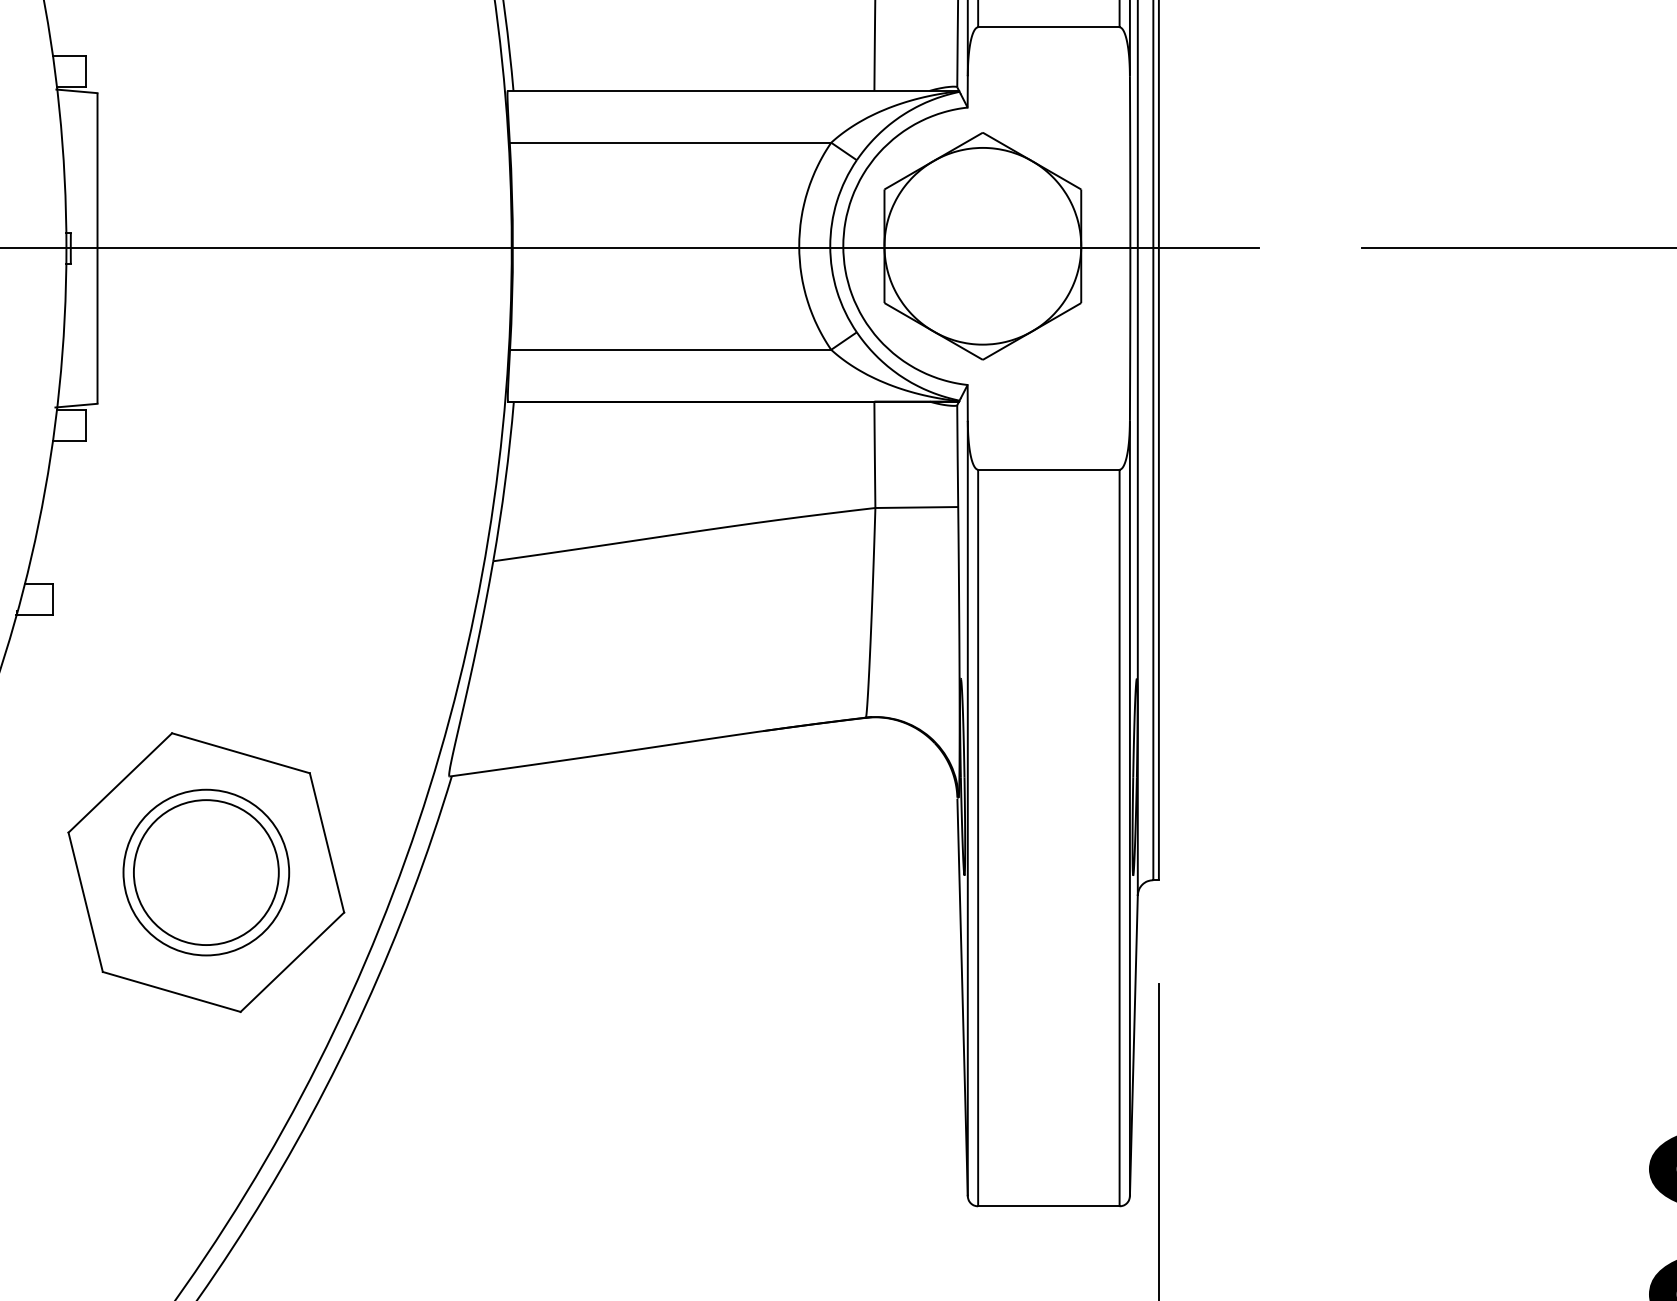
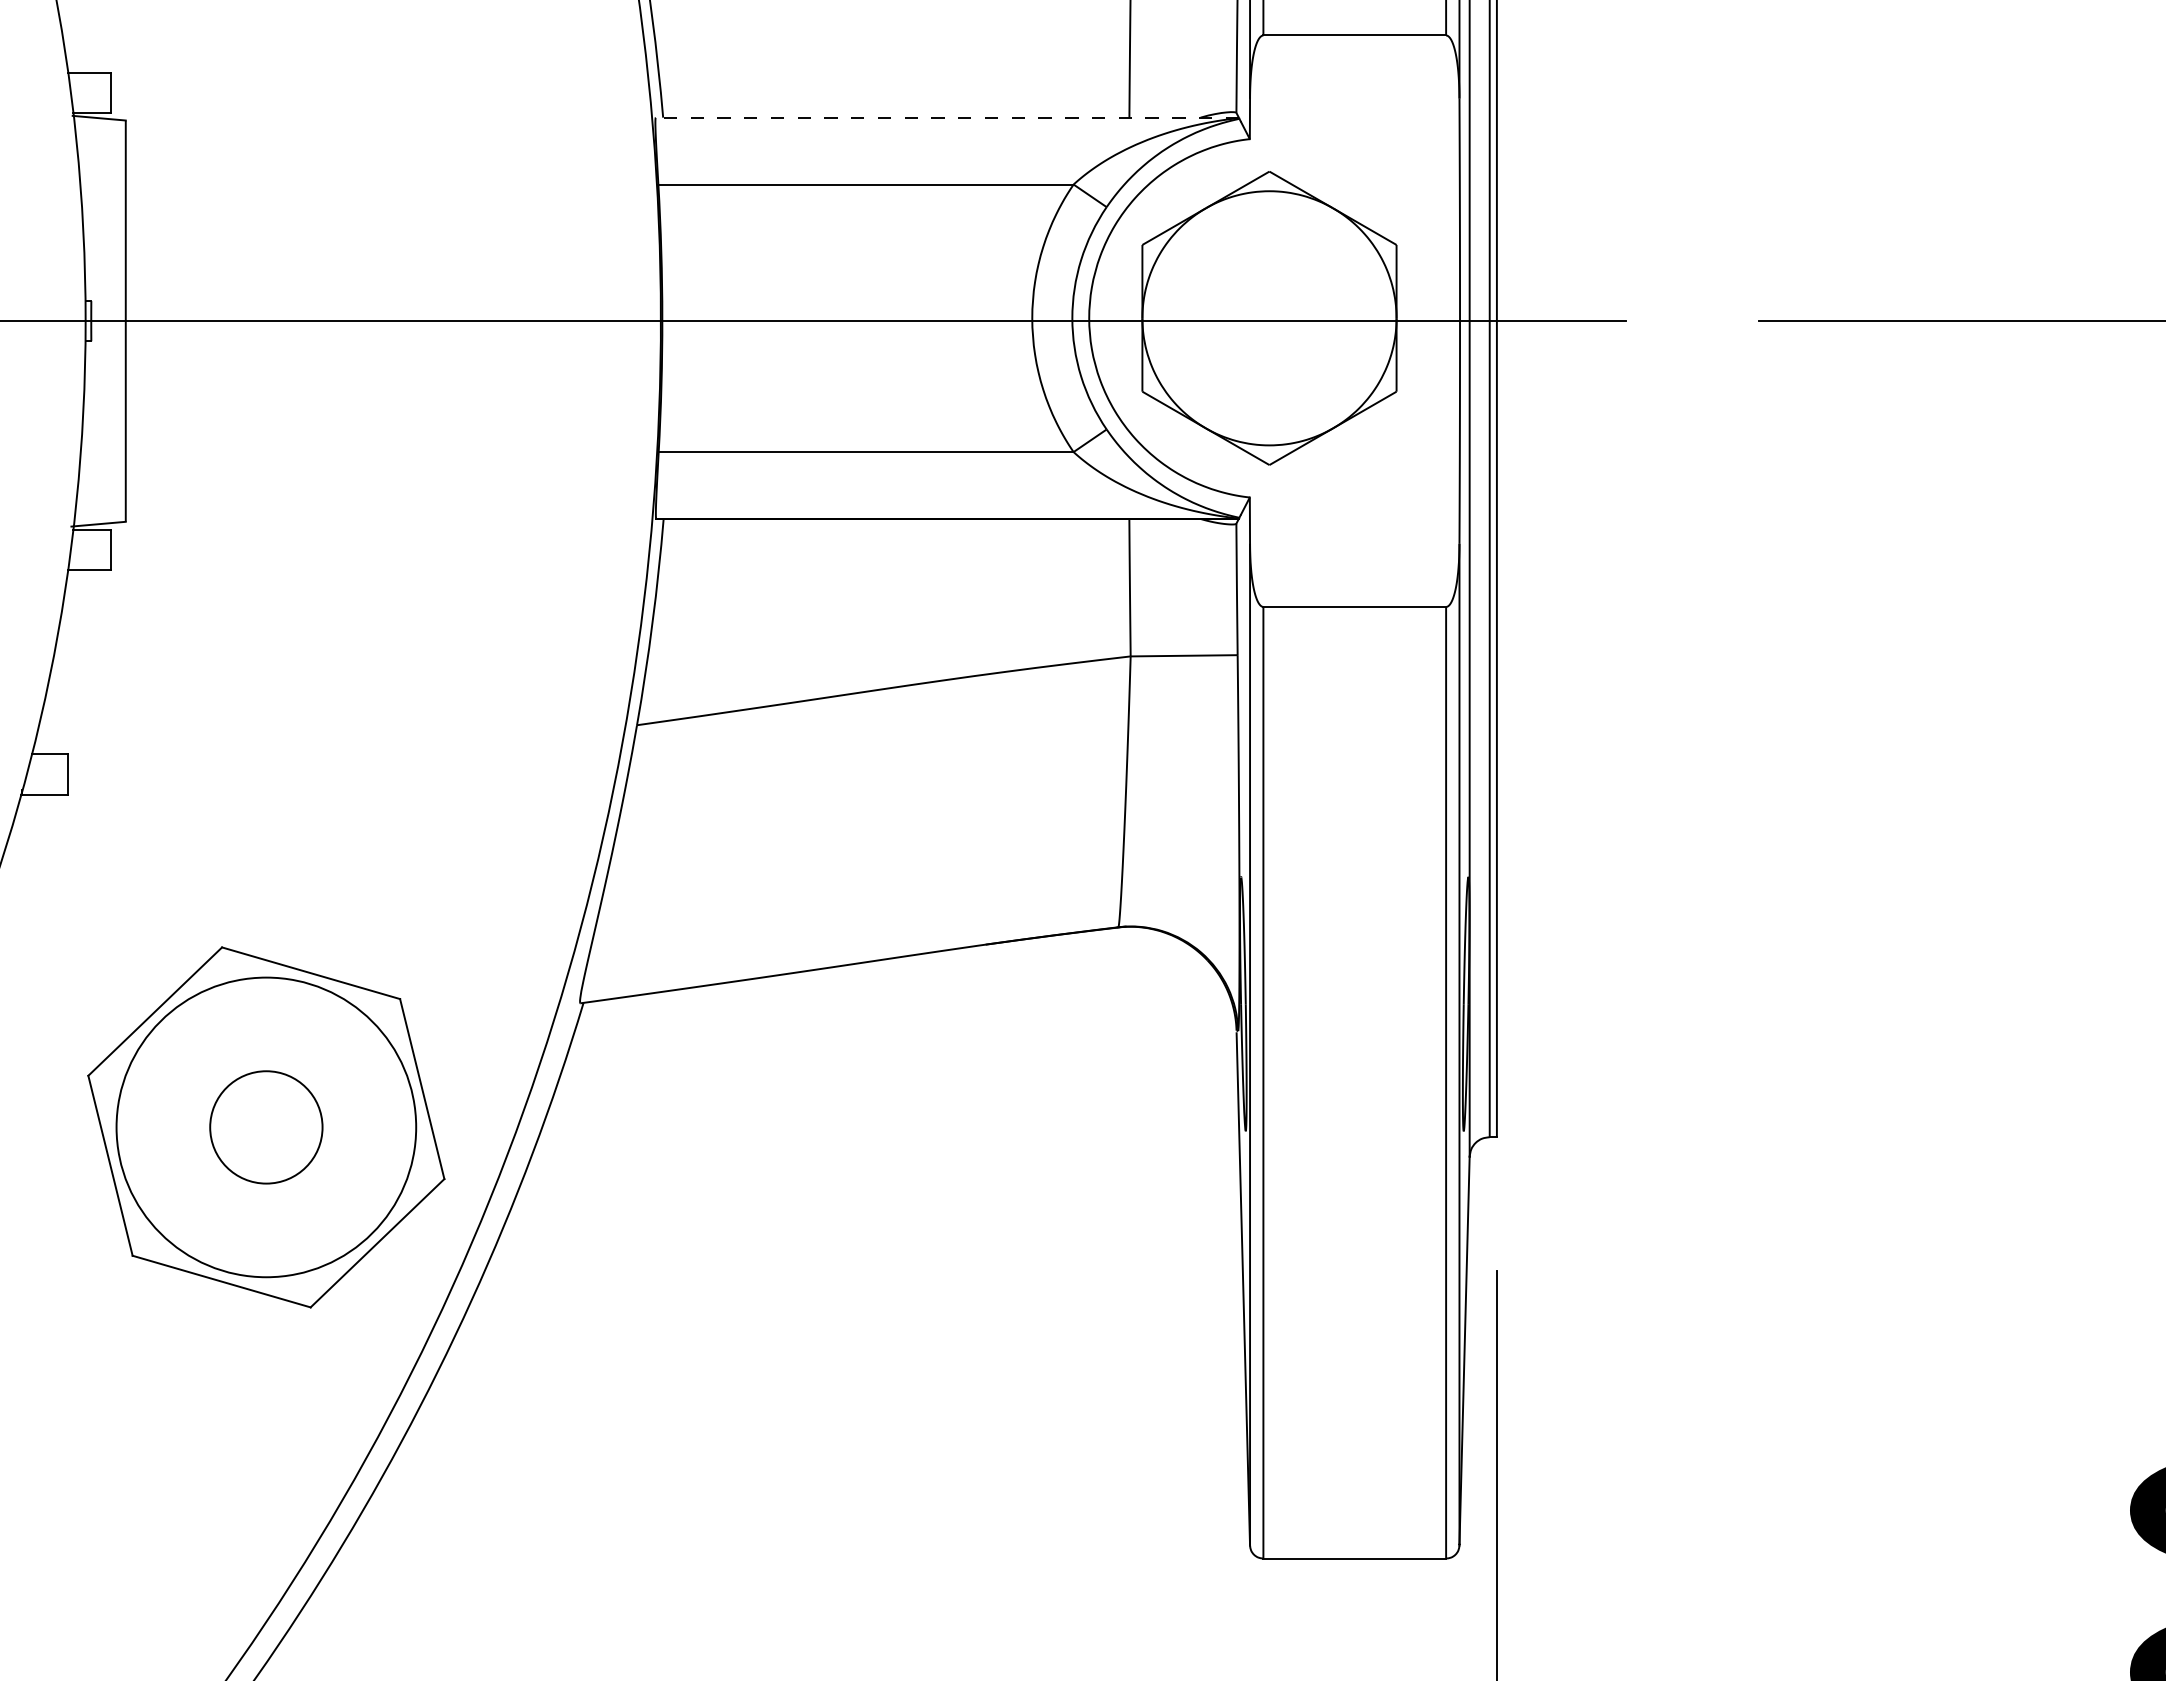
line: (733, 90) -> (947, 117), solid -> dashed
circle: (206, 872) -> (266, 1127), size x0.6
circle: (206, 872) -> (266, 1127), size x1.4

